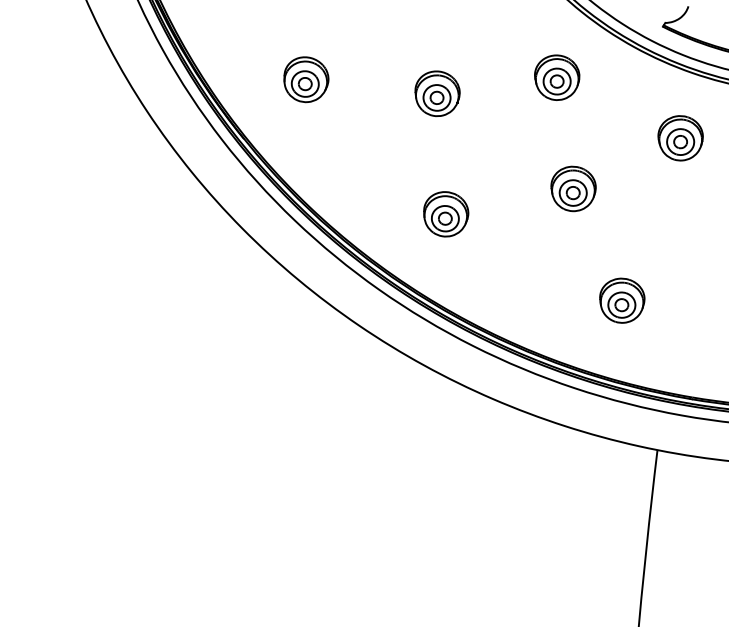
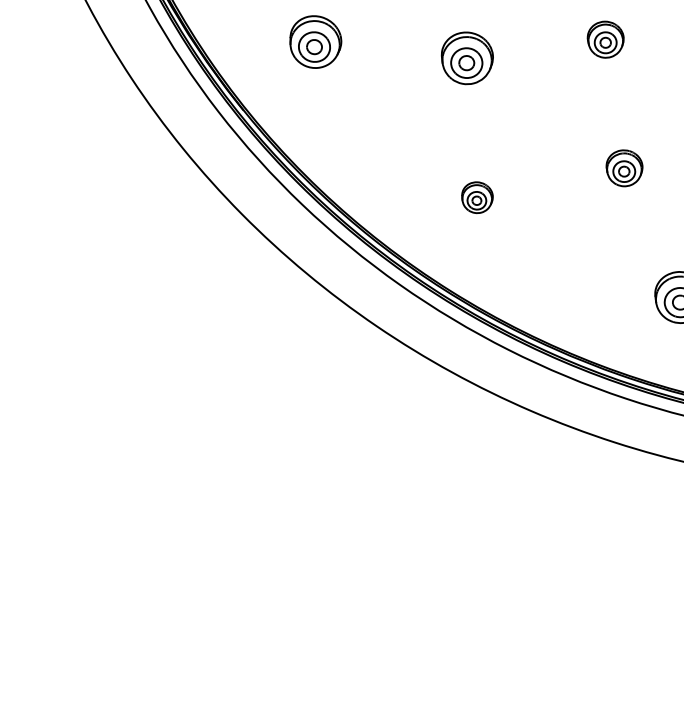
part: (557, 77) -> (605, 39), size x0.7
part: (573, 188) -> (624, 167), size x0.7
part: (446, 214) -> (477, 197), size x0.6

